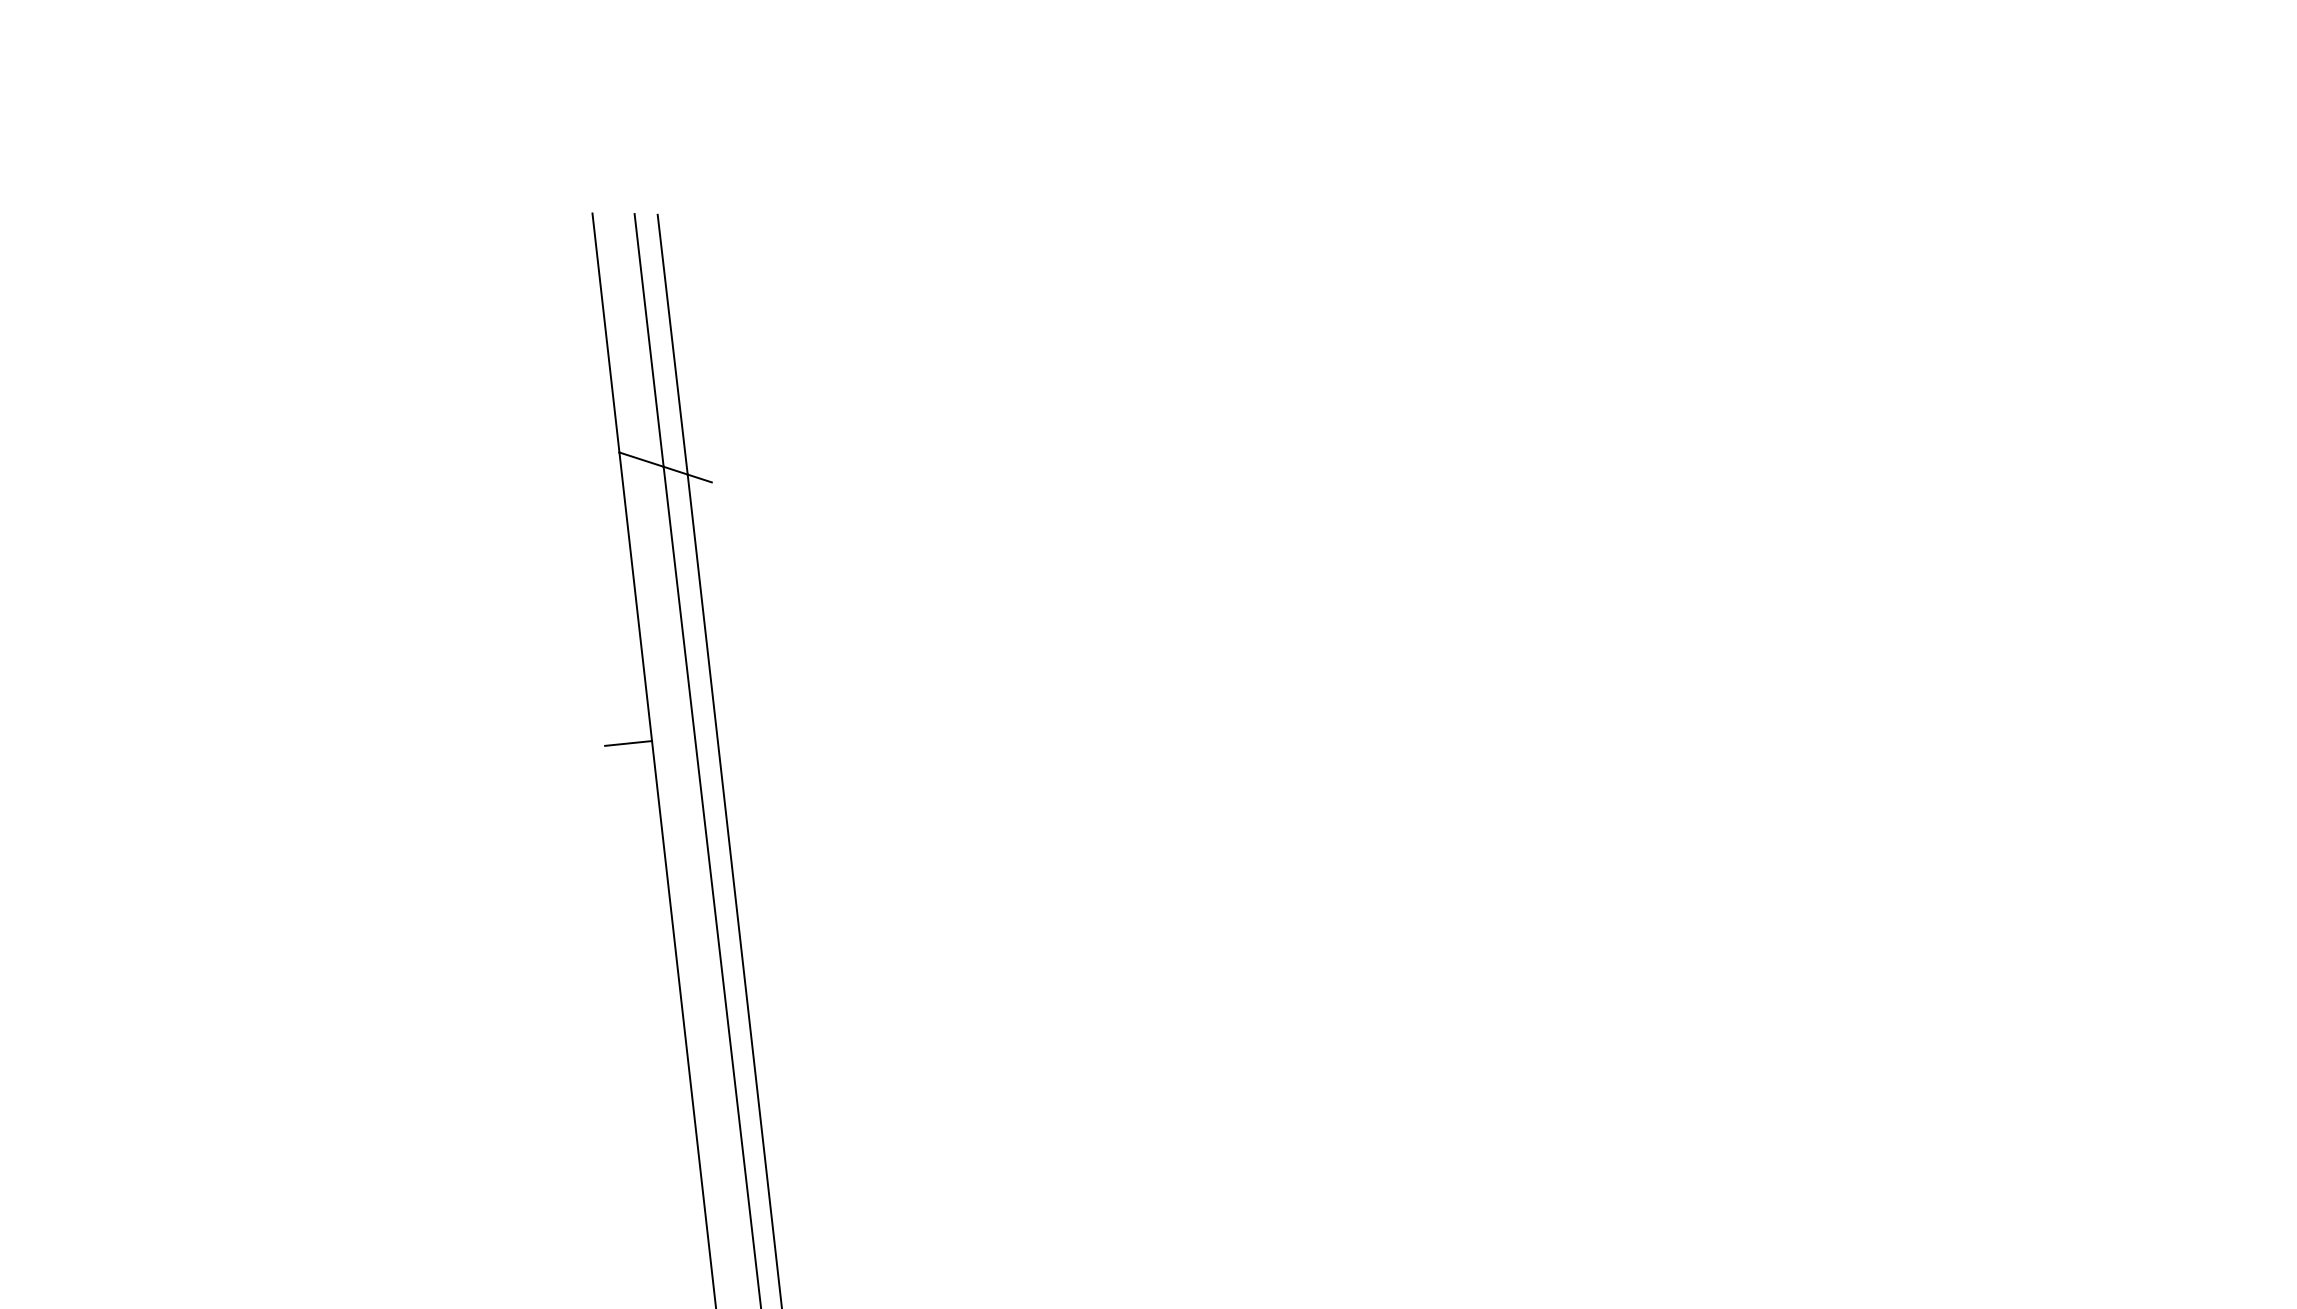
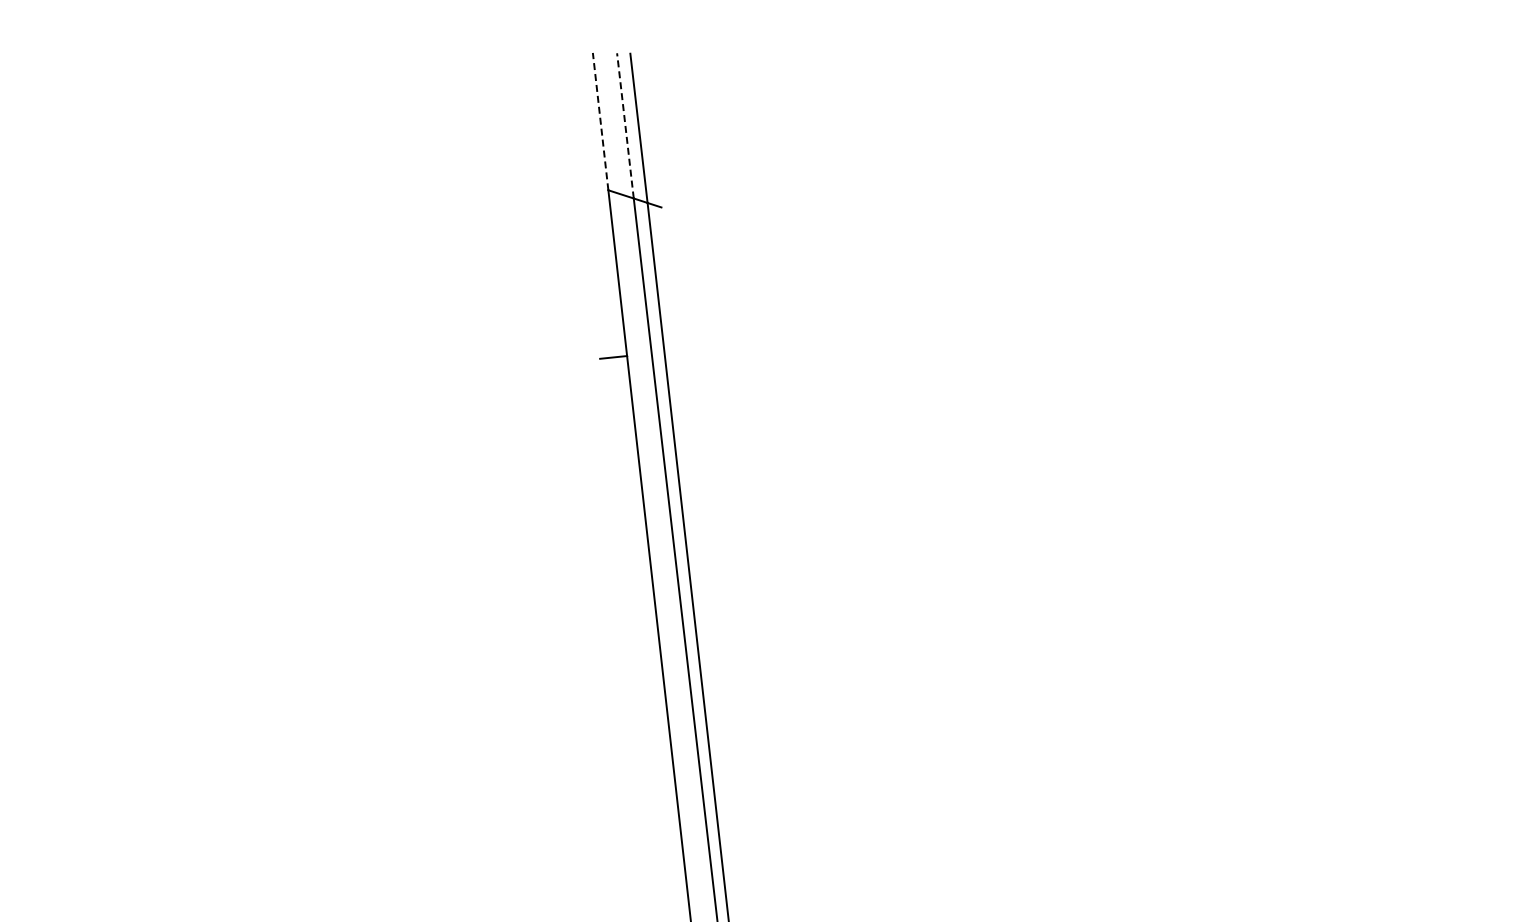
line: (605, 332) -> (600, 121), solid -> dashed
line: (649, 339) -> (625, 125), solid -> dashed

